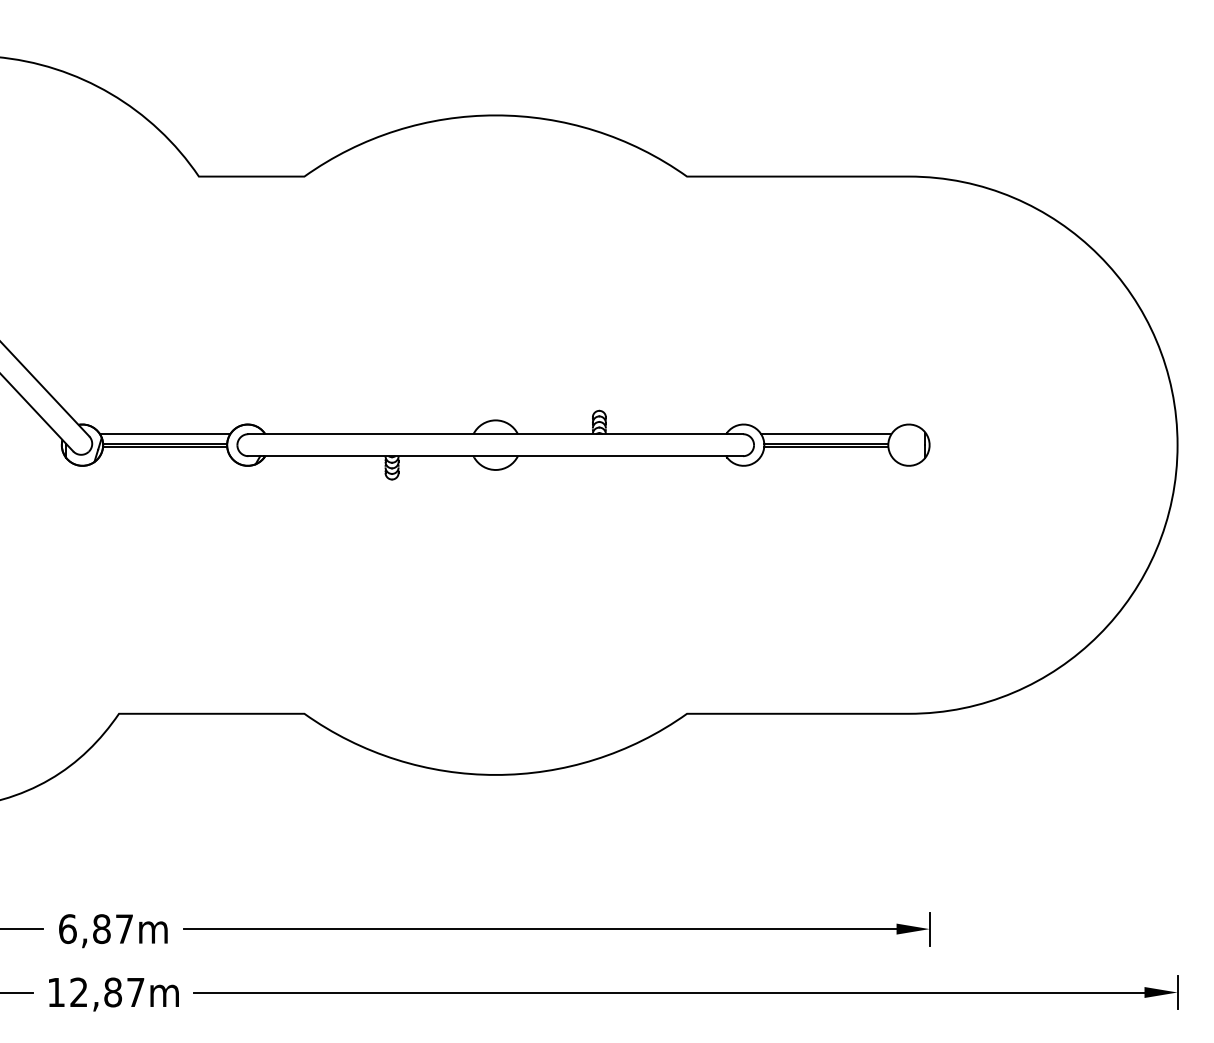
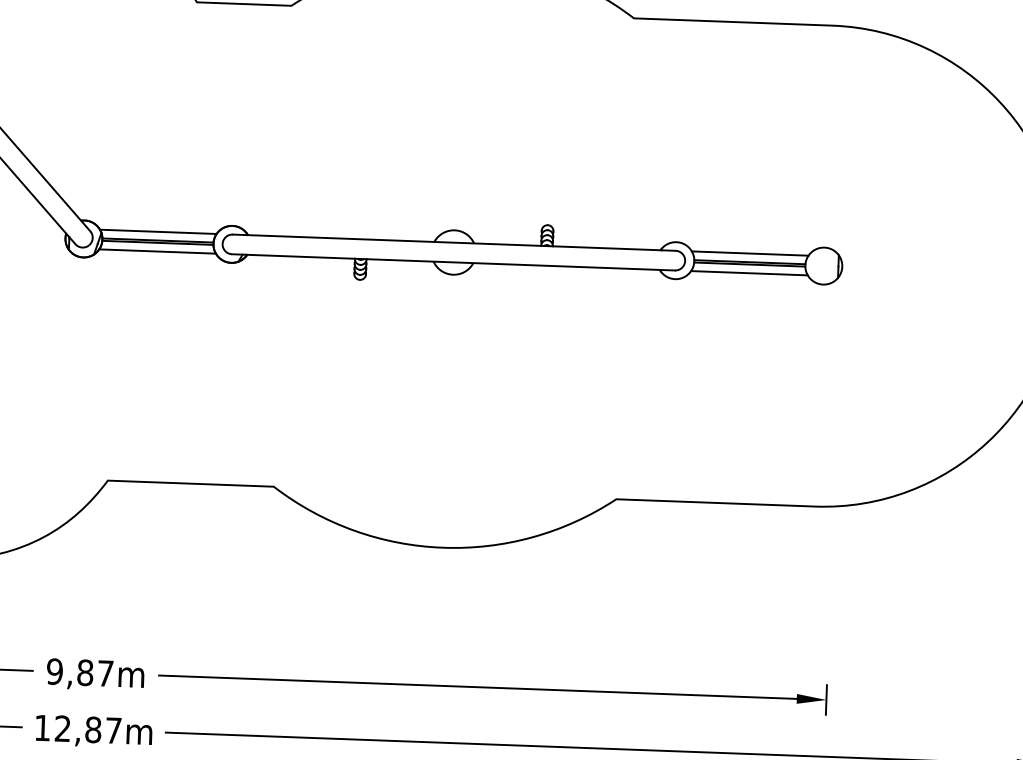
line: (164, 456) -> (156, 251), added
line: (826, 456) -> (749, 273), added
text: (67, 929) -> (54, 672), 6,87m -> 9,87m

